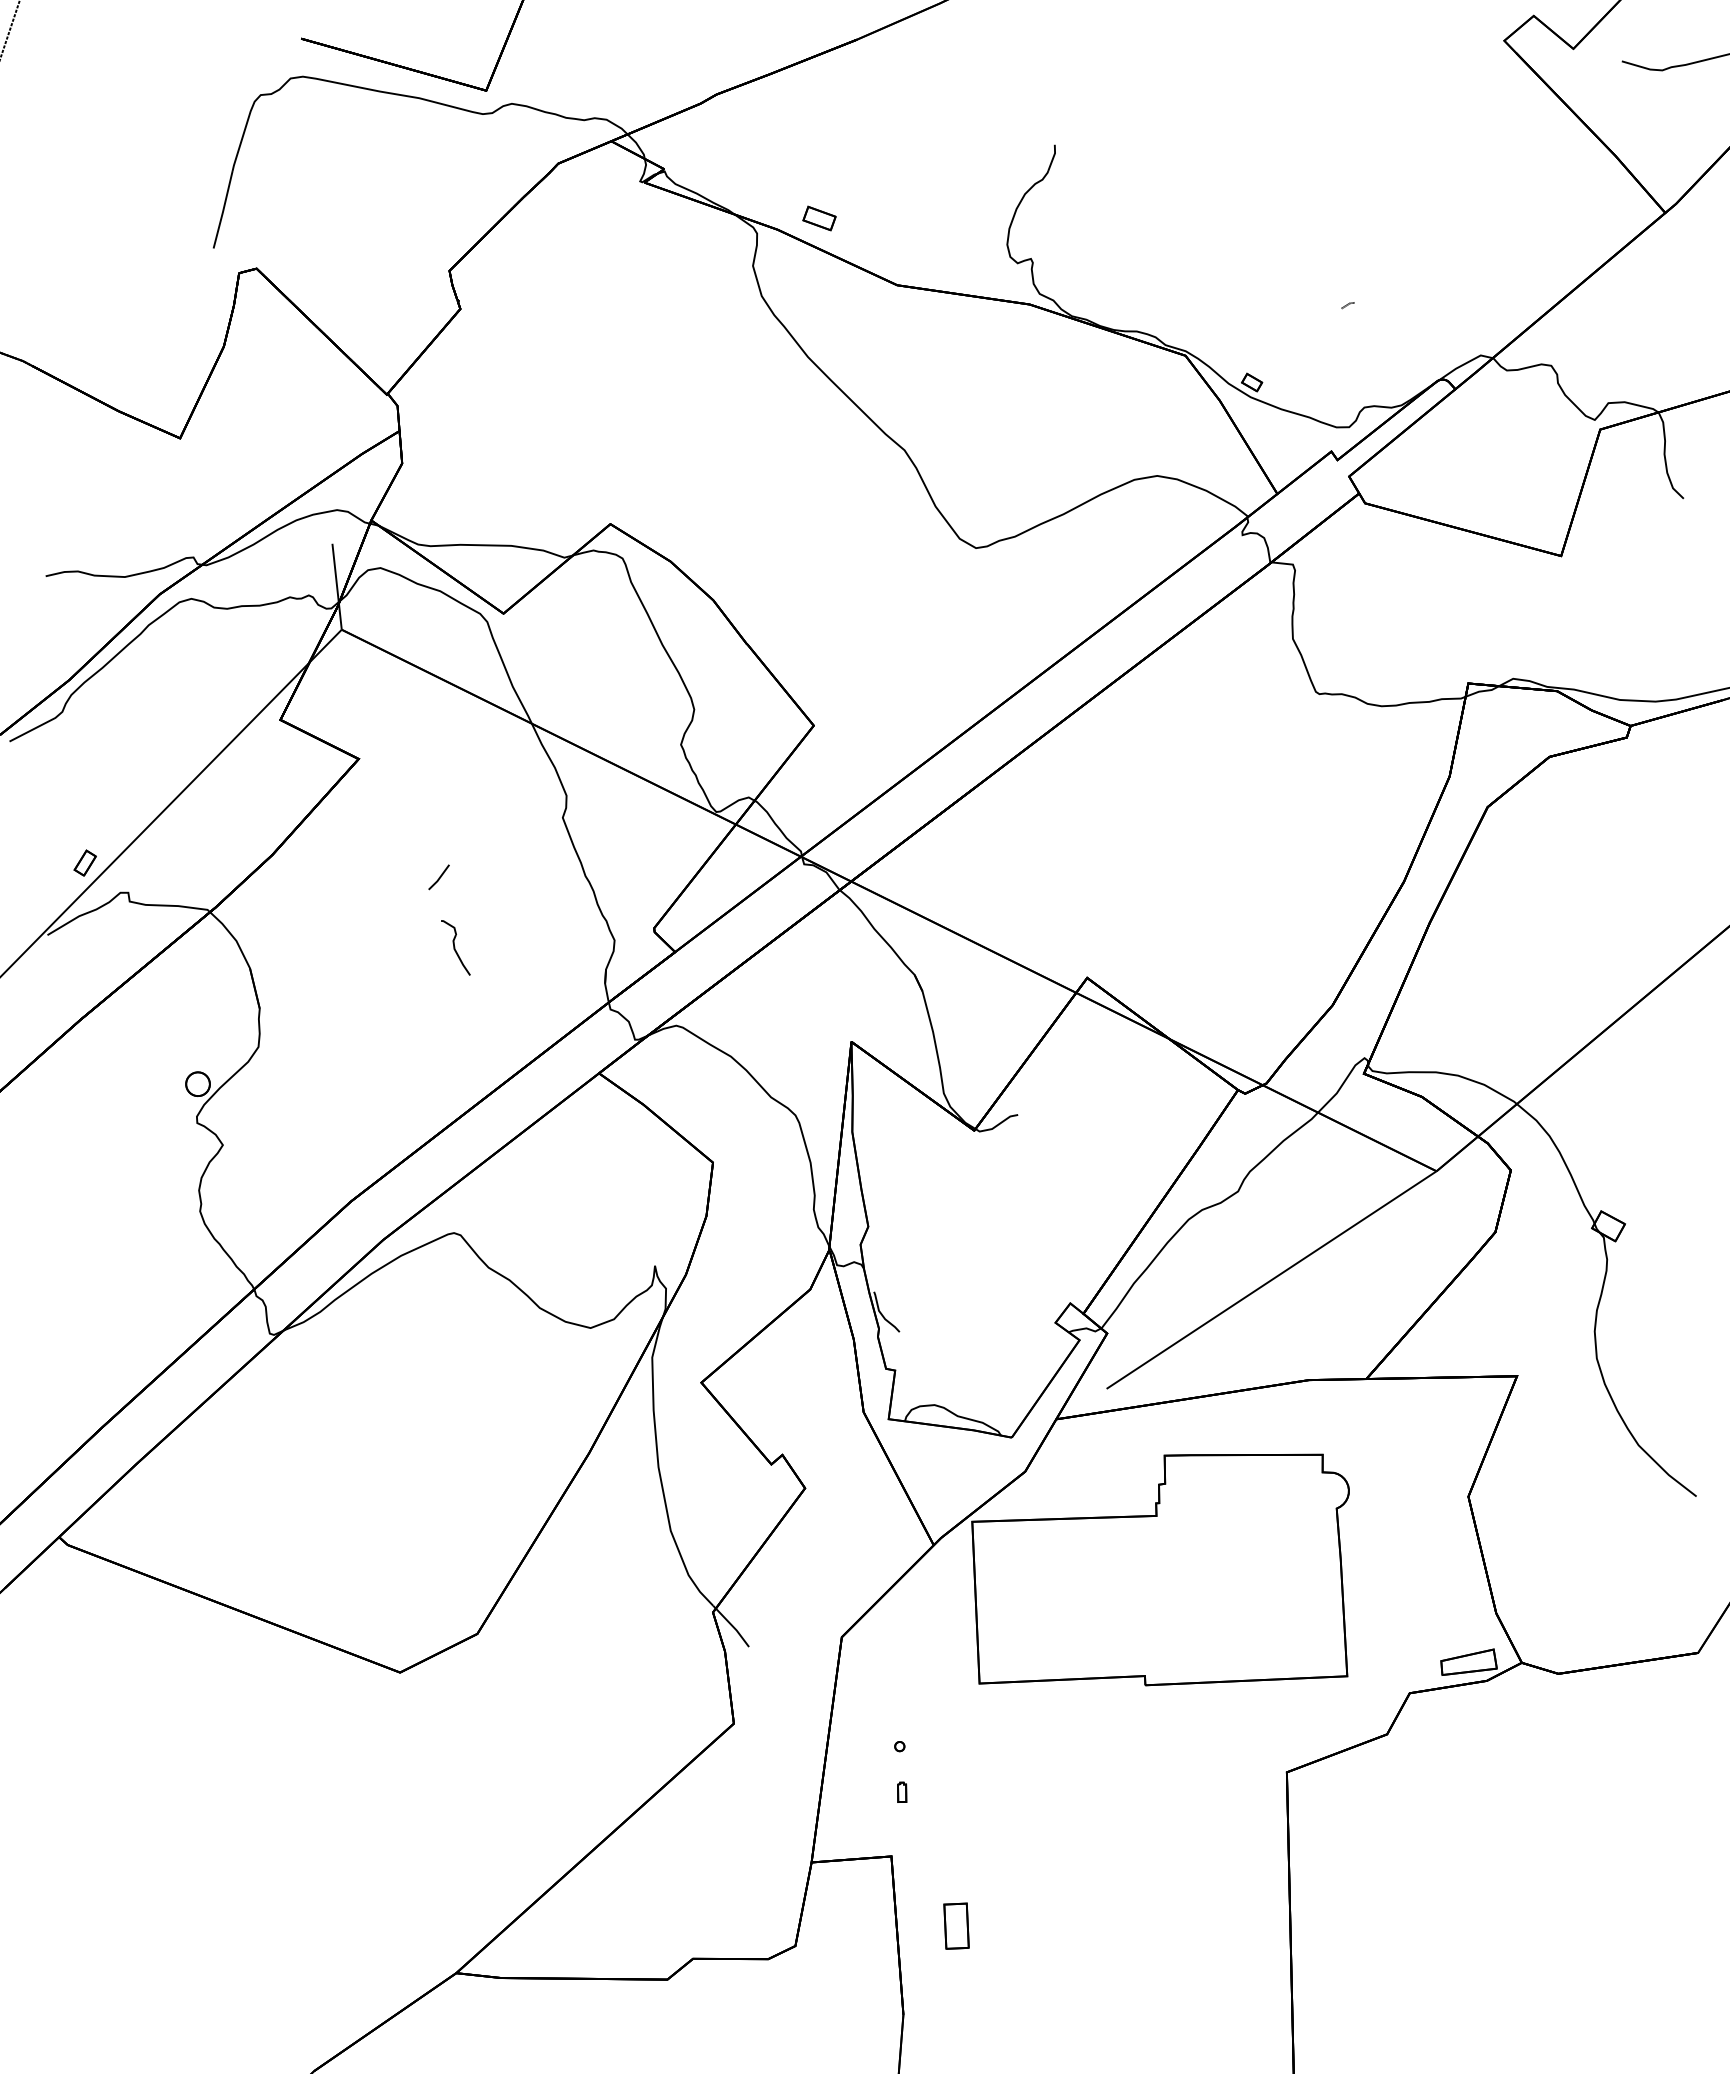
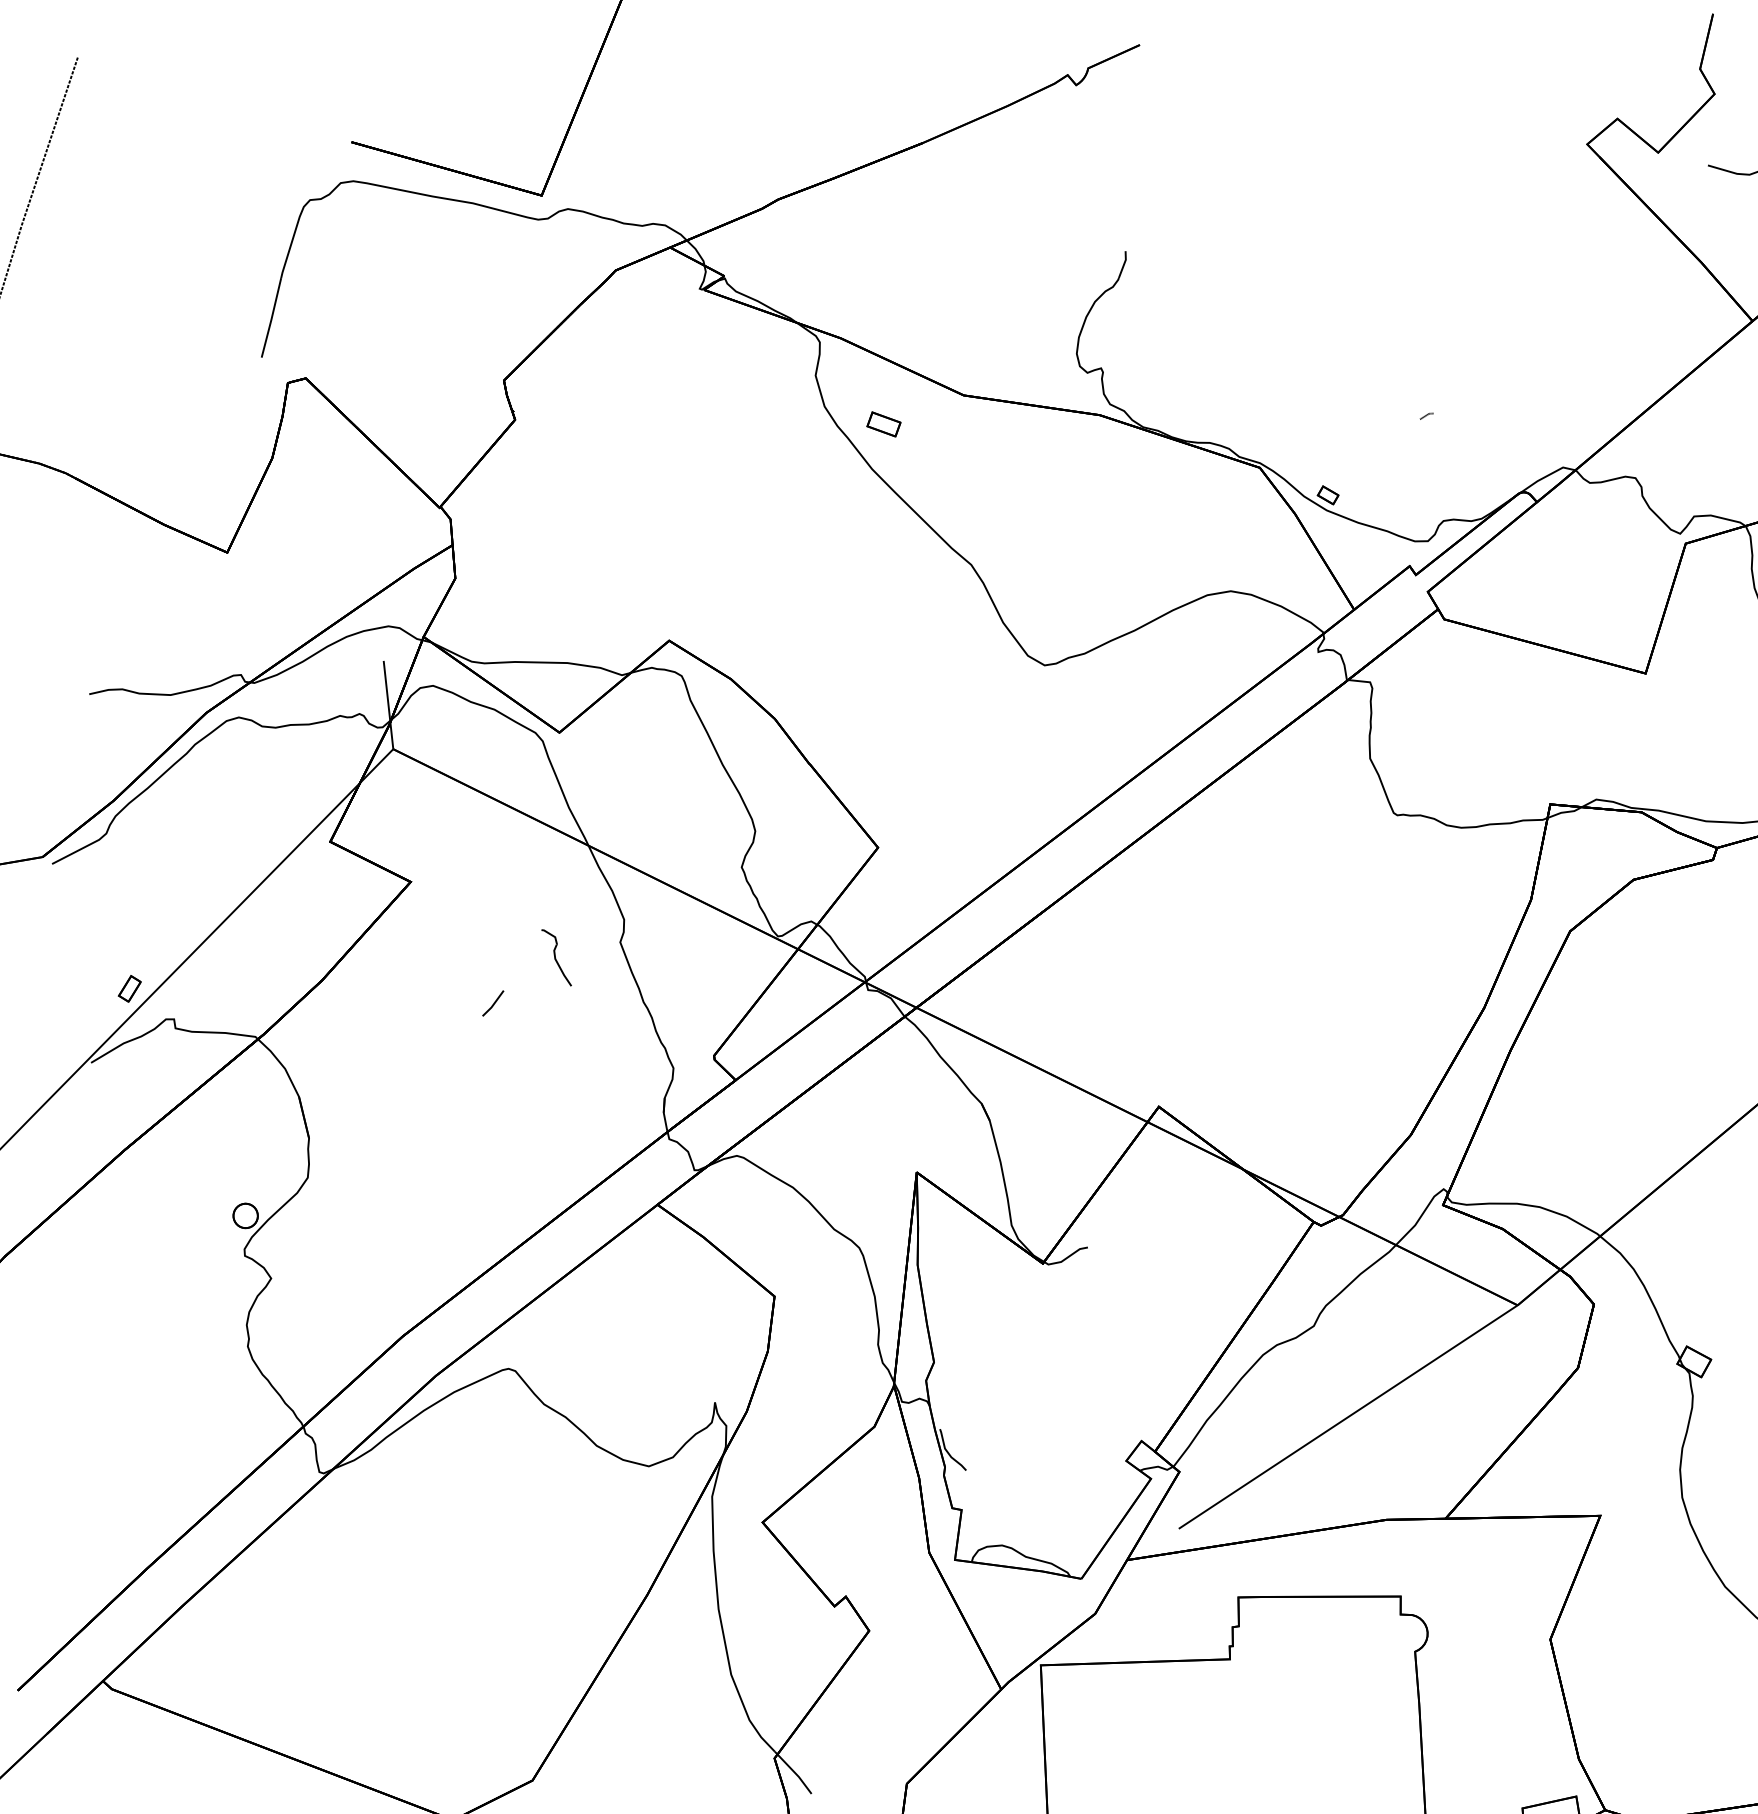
part: (819, 218) -> (883, 424), moved
part: (455, 947) -> (556, 957), moved

